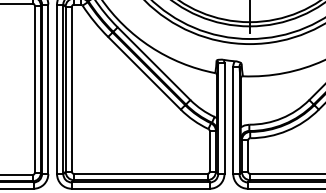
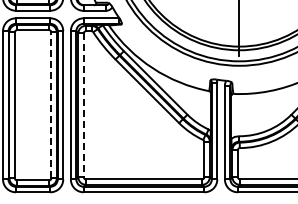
line: (34, 88) -> (51, 104), solid -> dashed
line: (71, 89) -> (83, 105), solid -> dashed

